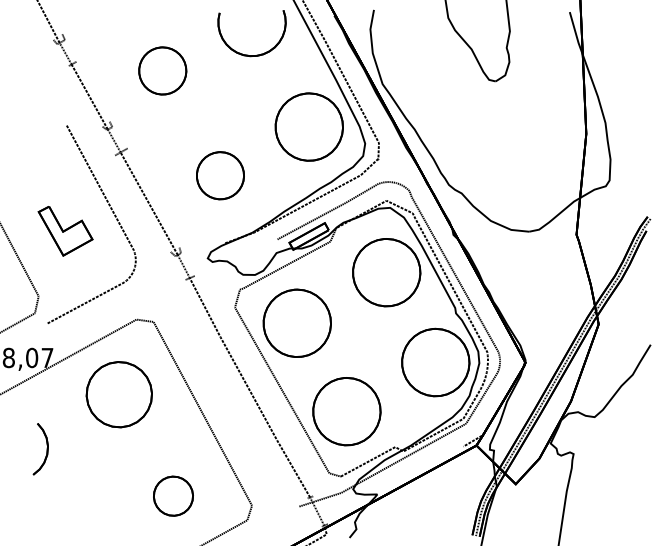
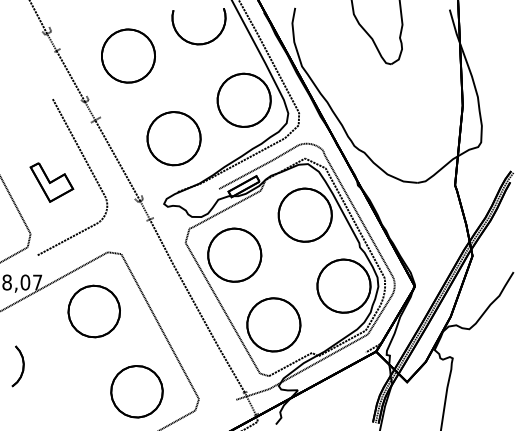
part: (162, 70) -> (128, 55), size x1.43
part: (220, 175) -> (174, 138), size x1.43
part: (40, 449) -> (17, 366), moved
part: (173, 495) -> (137, 391), size x1.67

